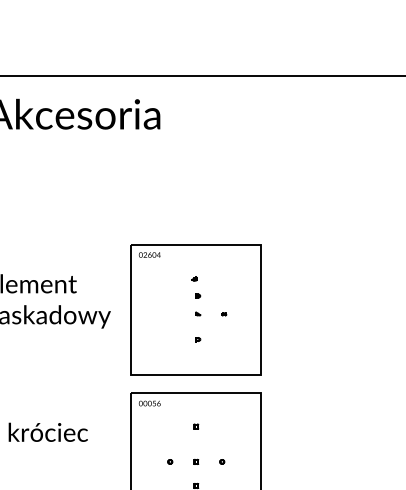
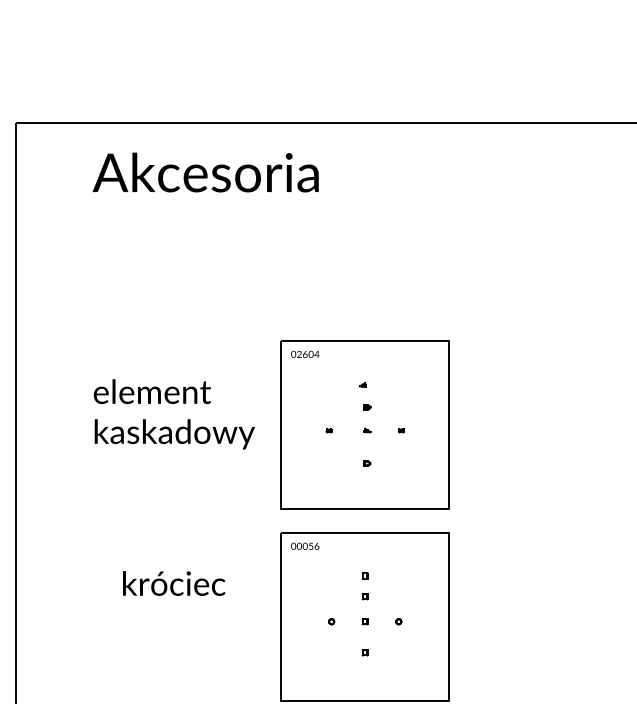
part: (167, 313) -> (328, 430), added
part: (195, 442) -> (364, 596), added

